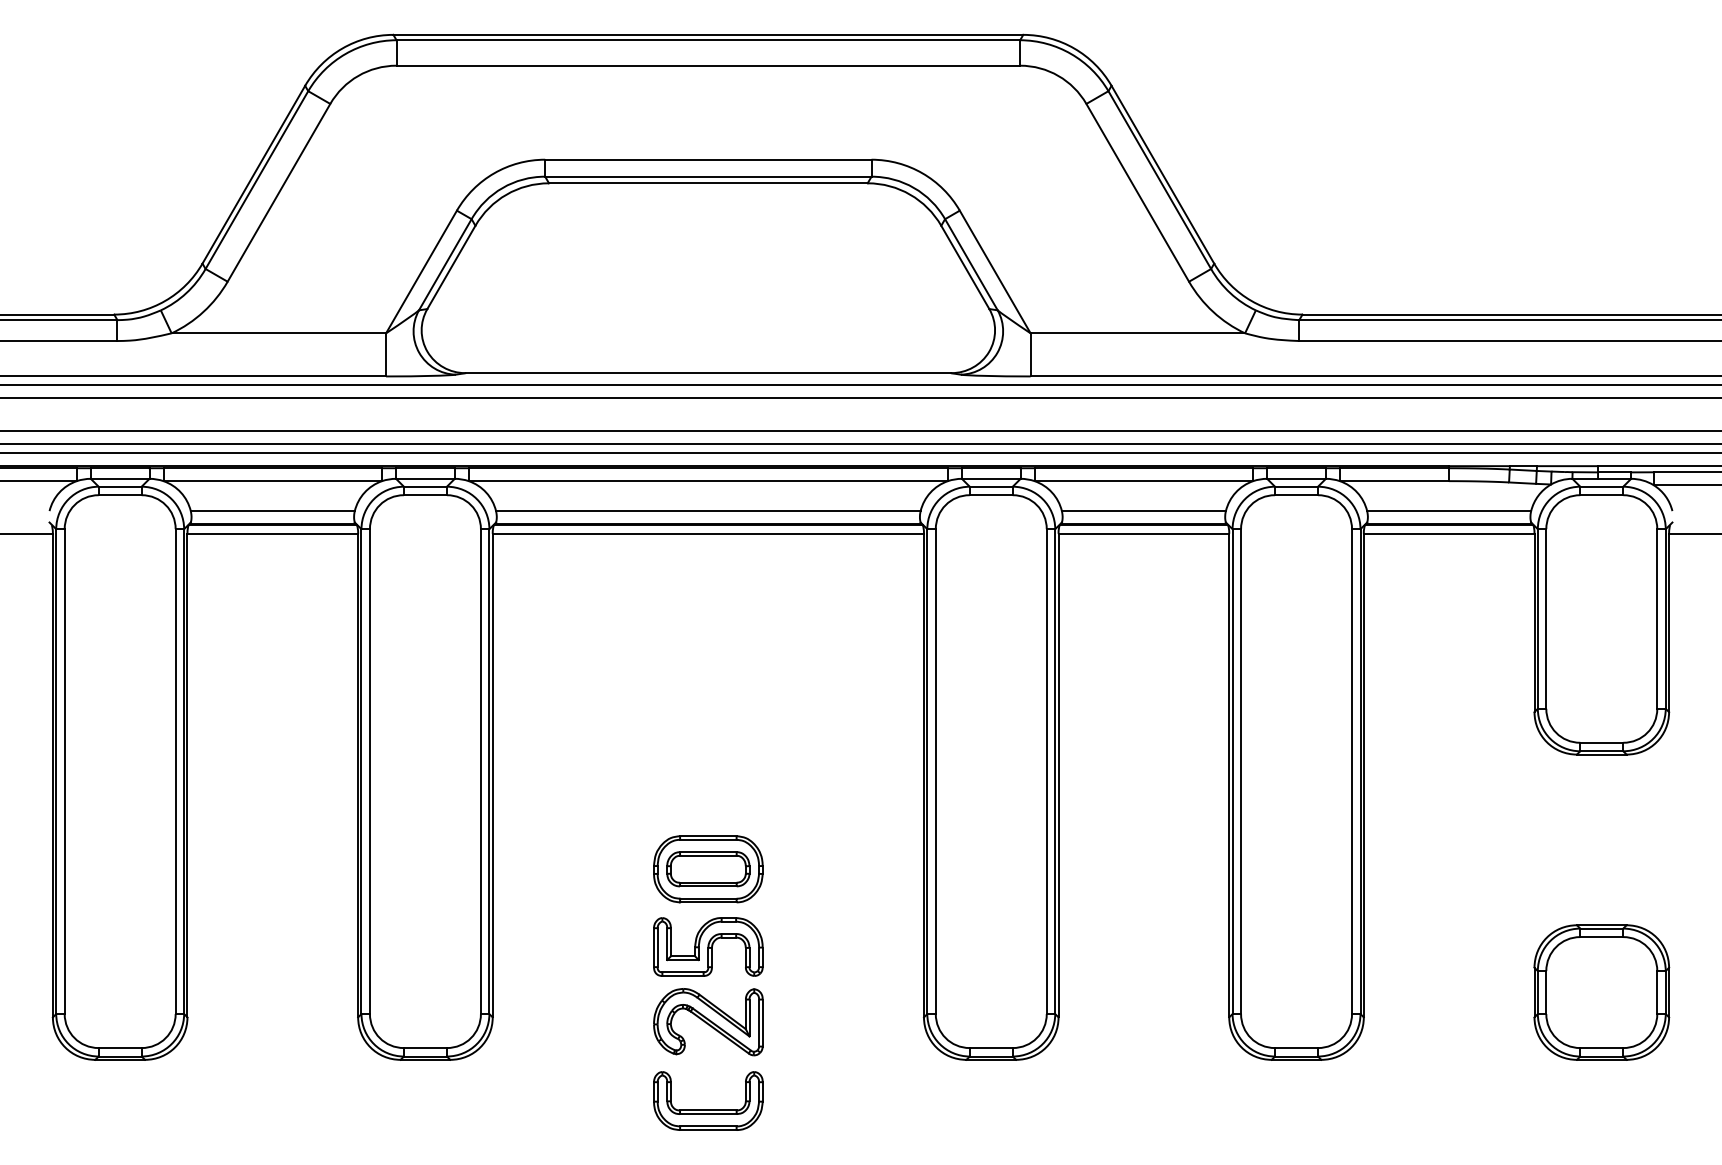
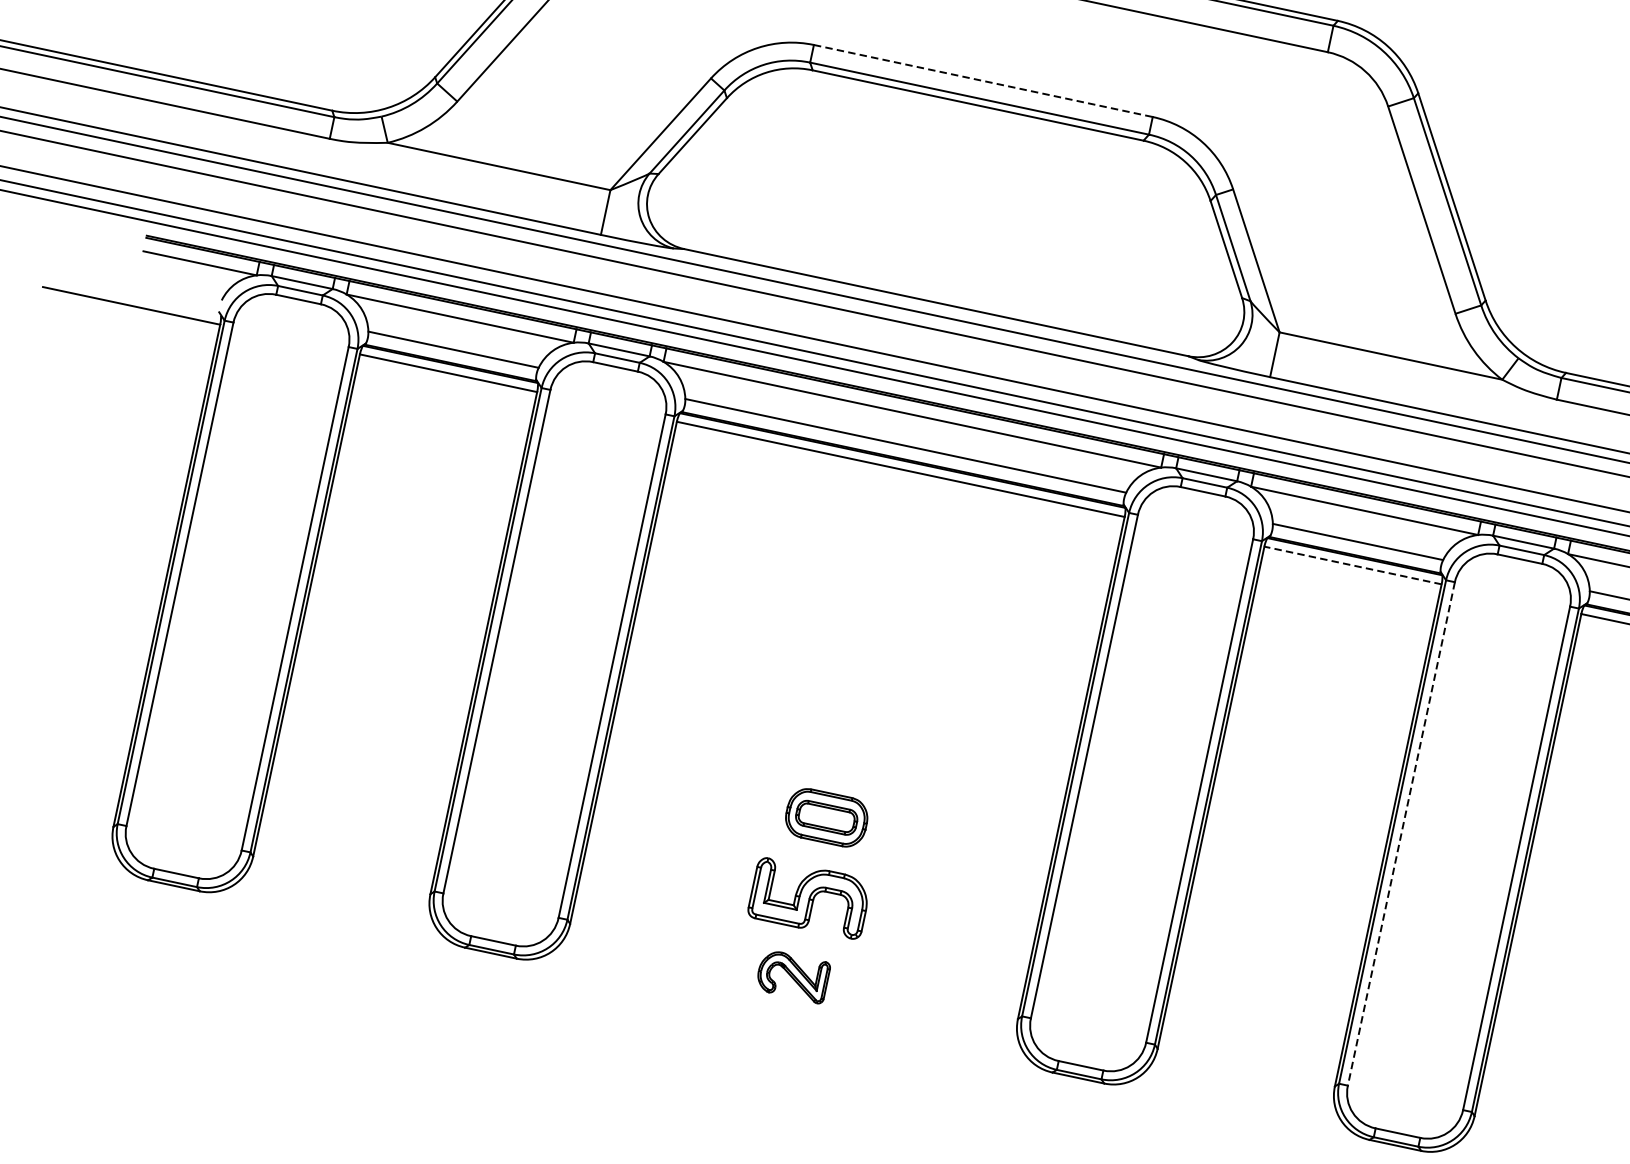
line: (708, 159) -> (983, 80), solid -> dashed
line: (1143, 533) -> (1352, 565), solid -> dashed
line: (1241, 772) -> (1401, 834), solid -> dashed
part: (708, 869) -> (826, 817), size x0.7
part: (708, 1022) -> (793, 976), size x0.6
part: (708, 1109) -> (773, 1067), removed

